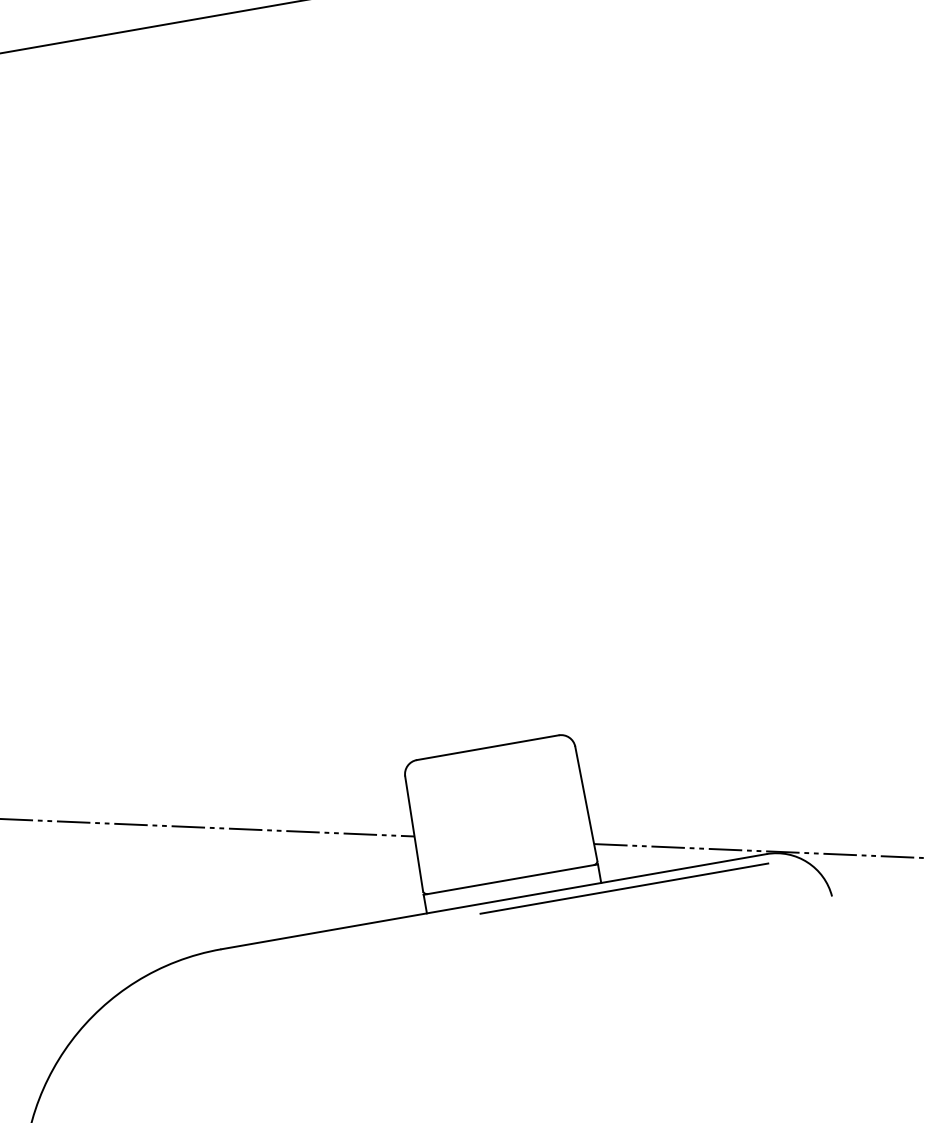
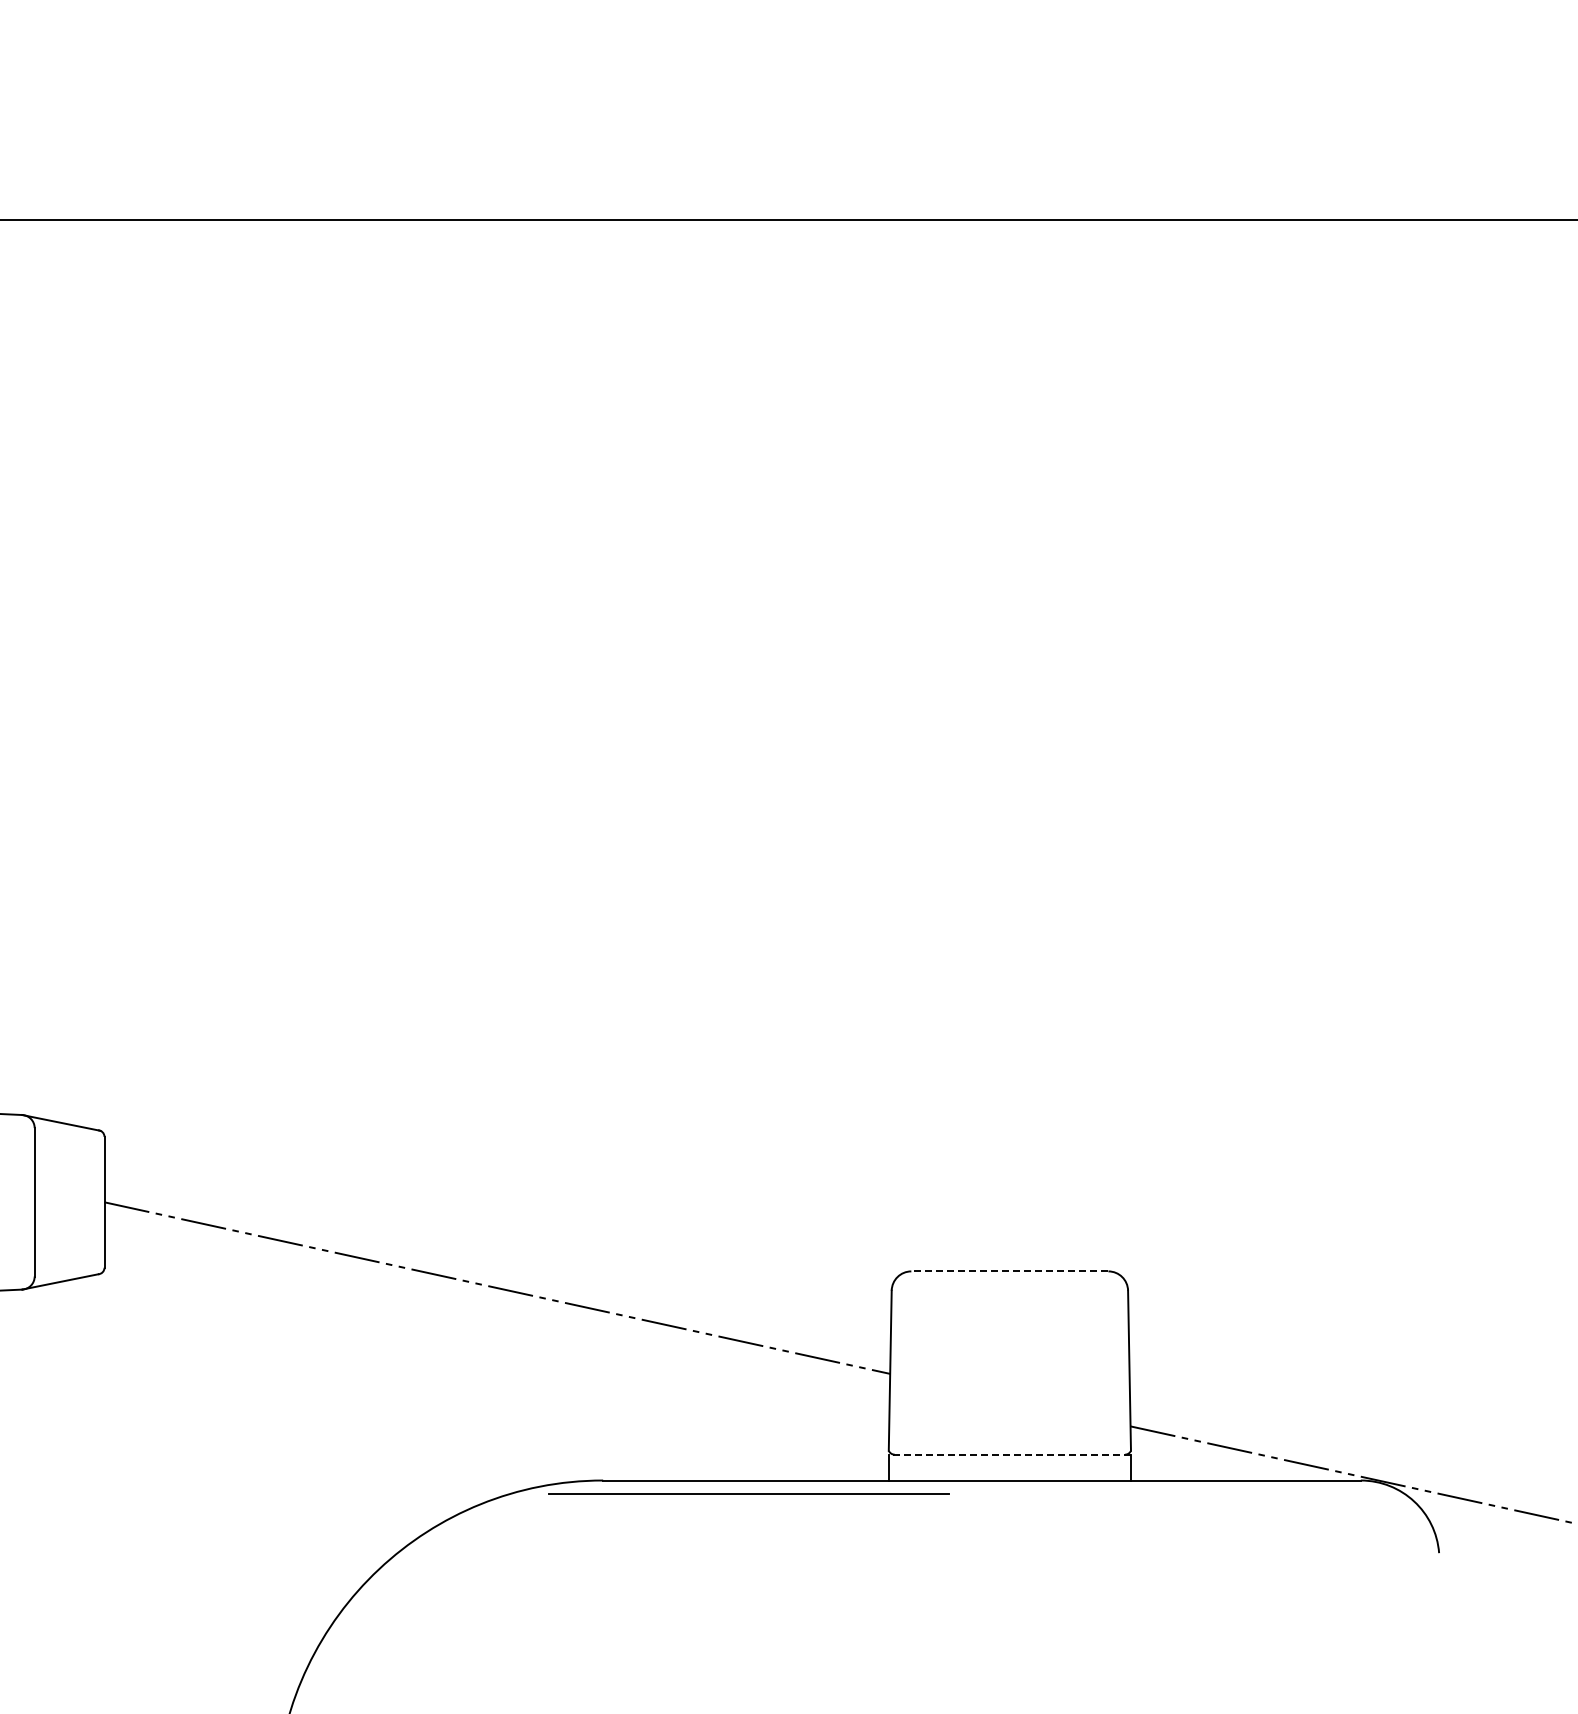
line: (487, 747) -> (1009, 1271), solid -> dashed
line: (510, 879) -> (1009, 1454), solid -> dashed
line: (624, 888) -> (748, 1493), moved

